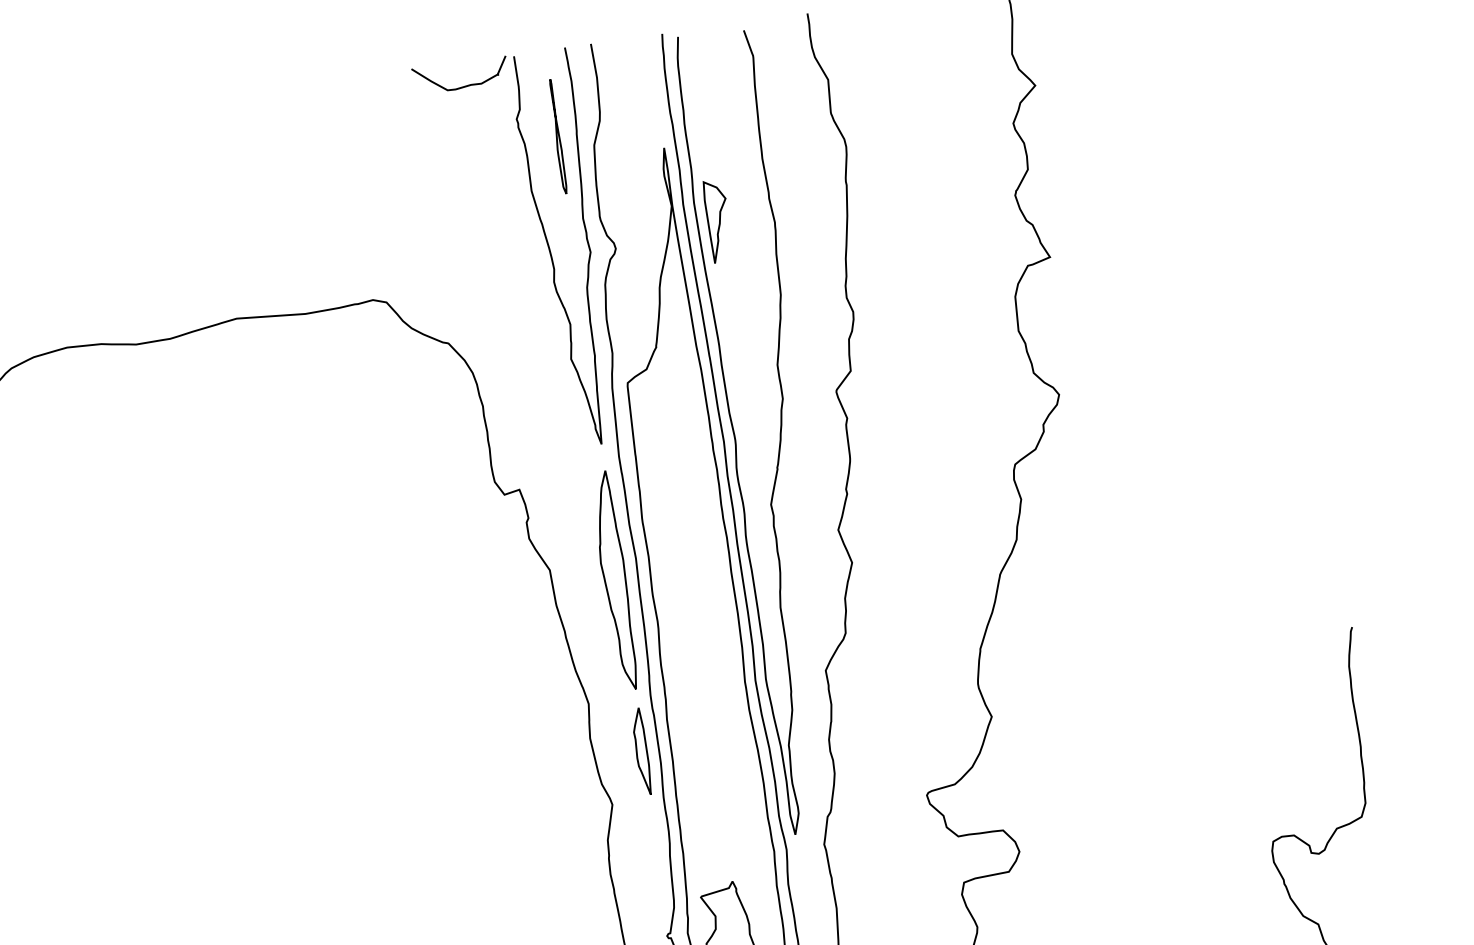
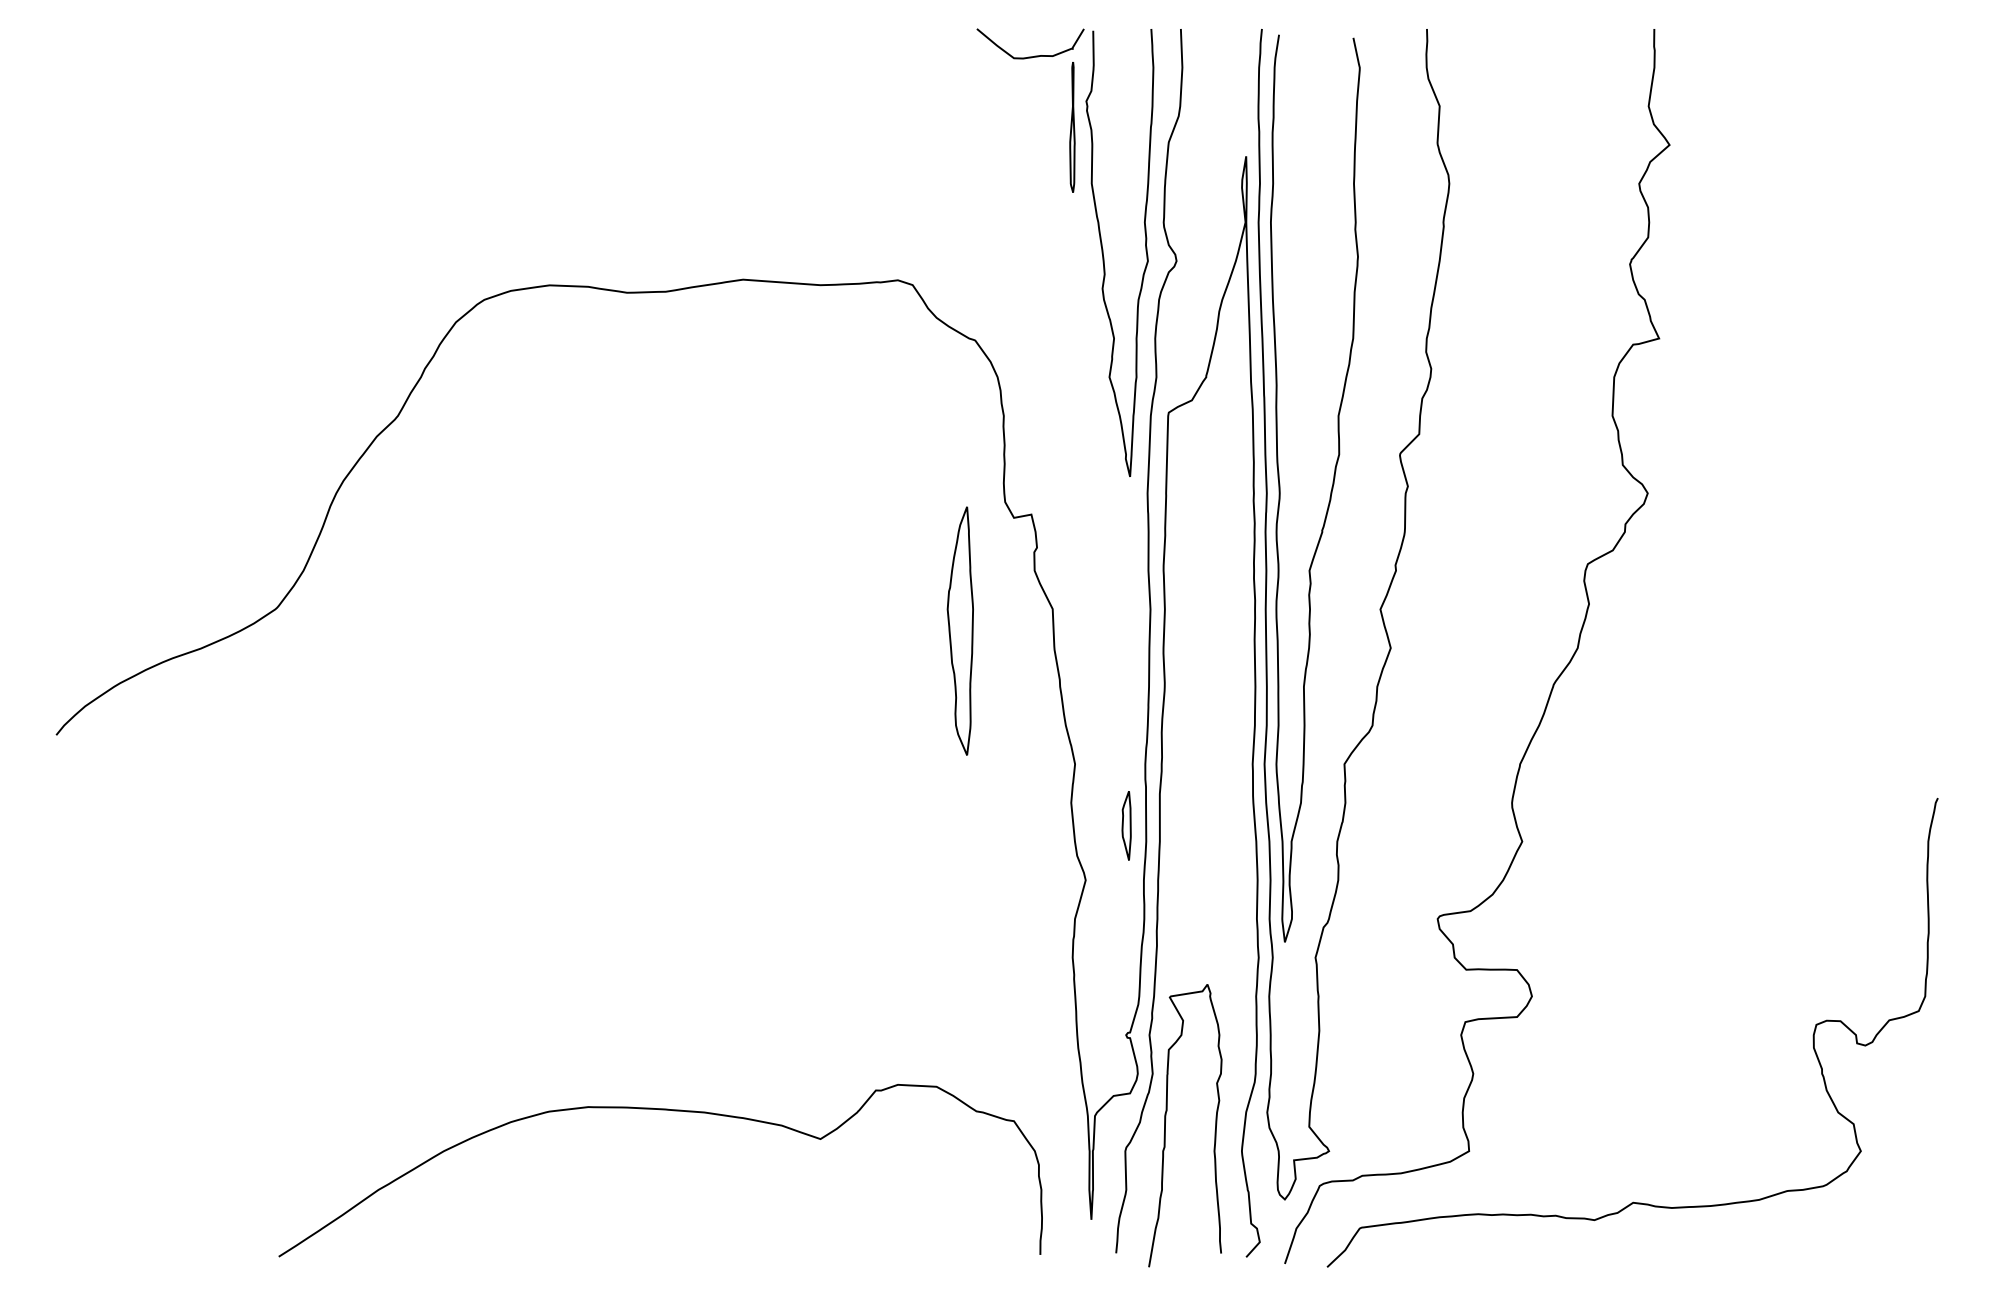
part: (557, 136) -> (1072, 127), moved
part: (717, 220) -> (1294, 245), removed
part: (613, 580) -> (959, 630), moved
part: (641, 751) -> (1126, 825), size x0.7

